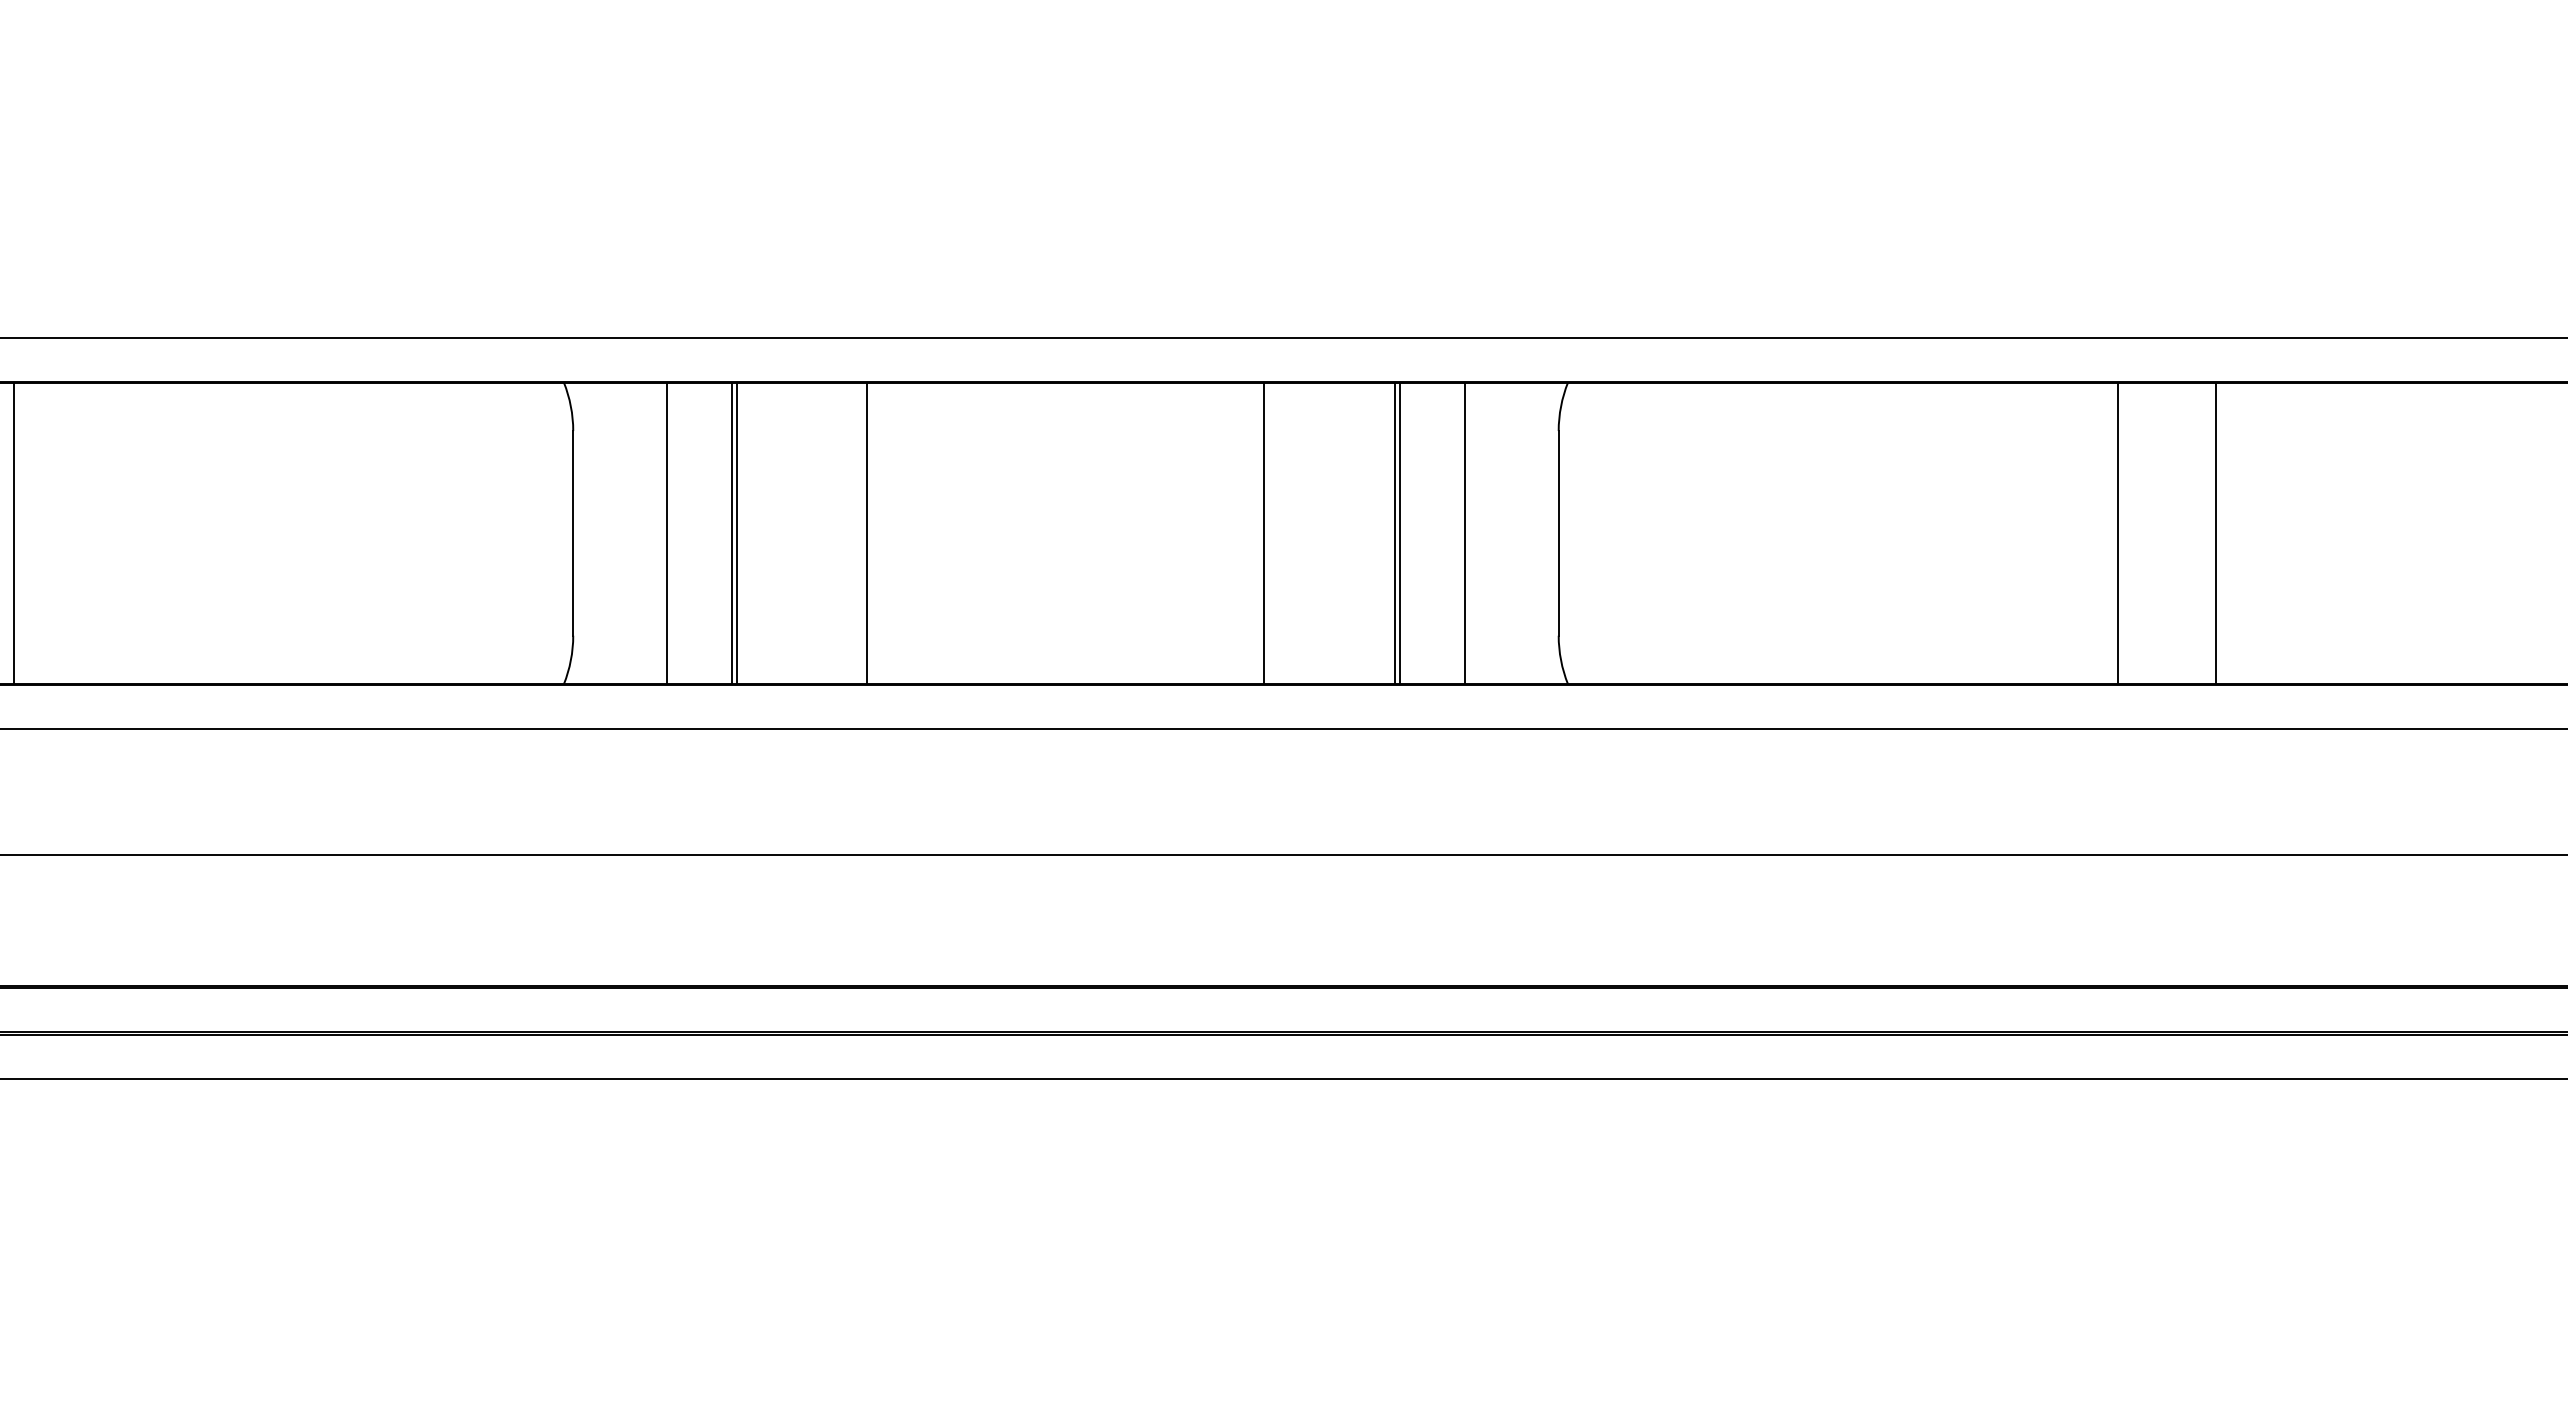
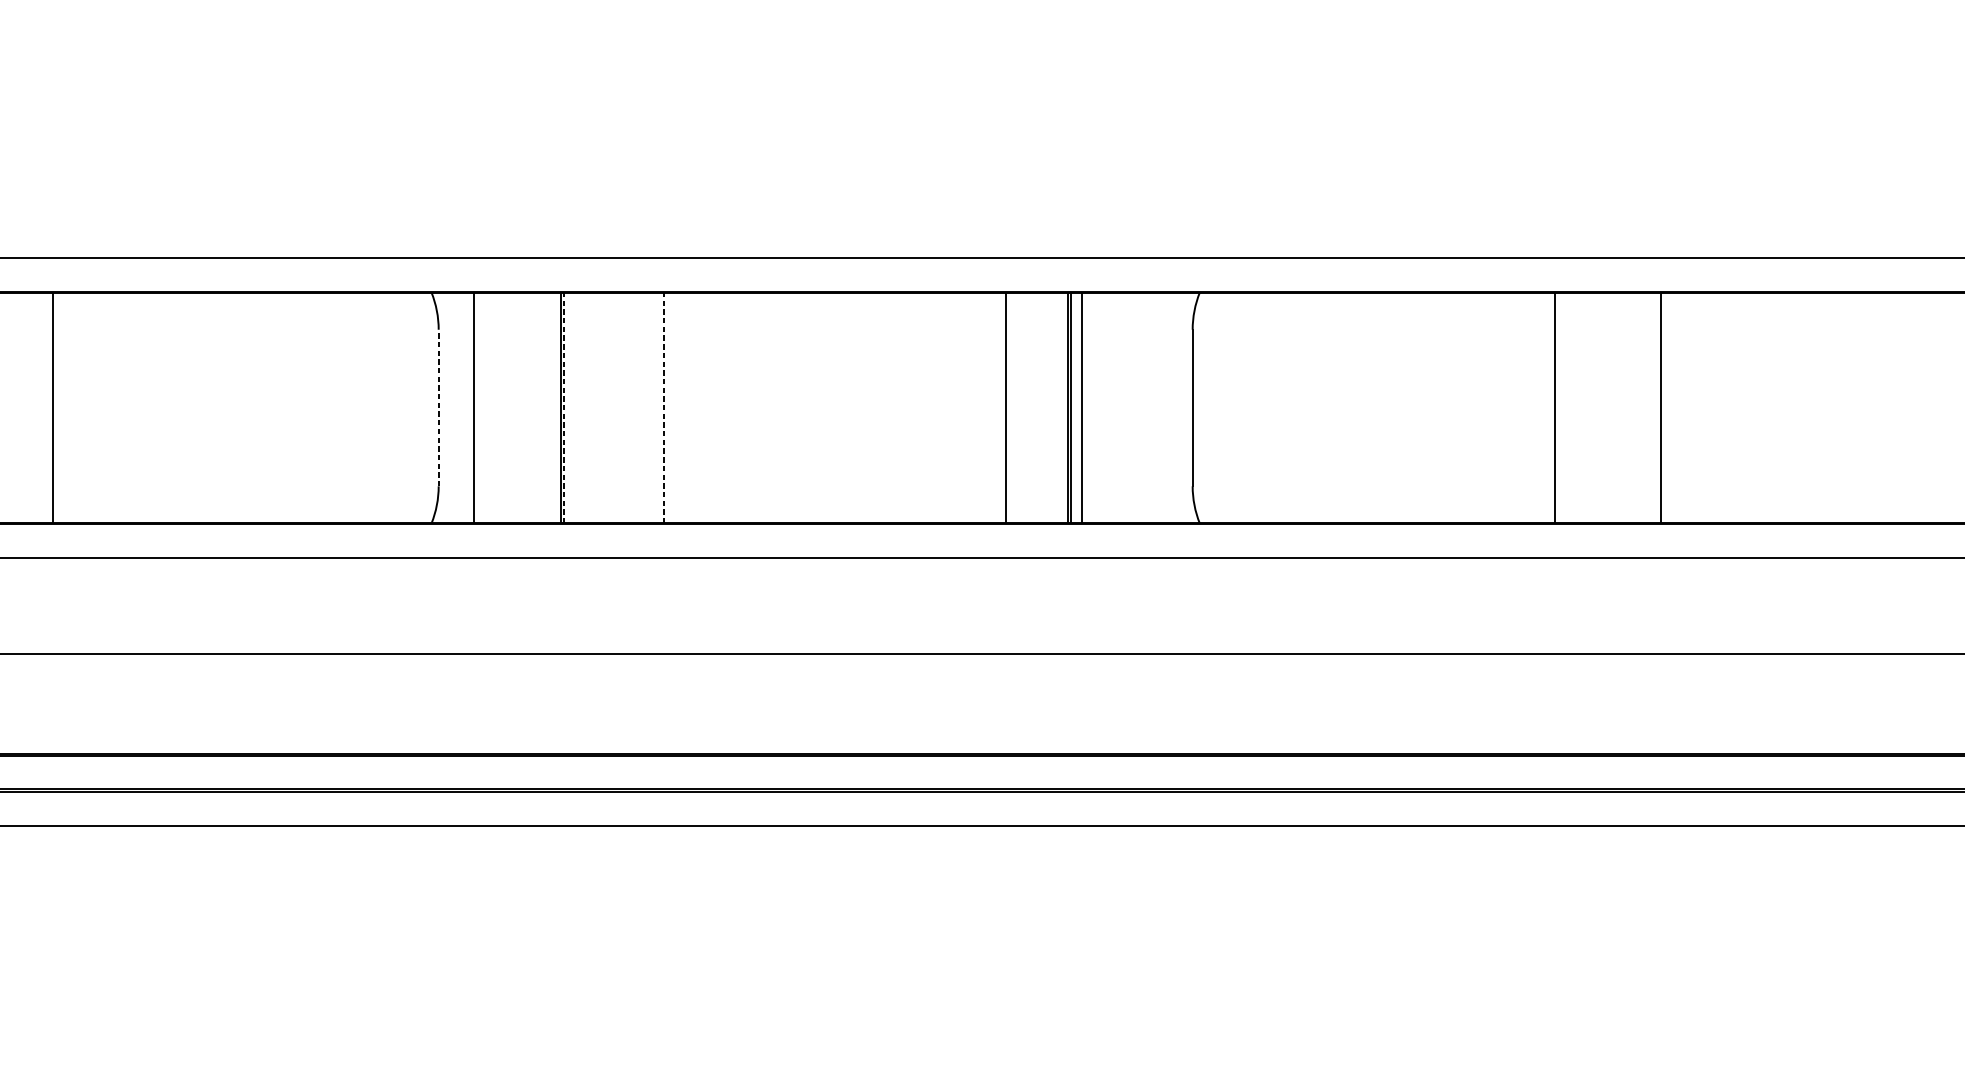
line: (573, 532) -> (438, 407), solid -> dashed
line: (14, 533) -> (53, 408), moved
line: (667, 533) -> (474, 408), moved
line: (736, 533) -> (563, 408), solid -> dashed
line: (867, 533) -> (663, 408), solid -> dashed
line: (1264, 533) -> (1005, 408), moved
line: (1464, 533) -> (1081, 408), moved
line: (2117, 533) -> (1554, 408), moved
line: (2216, 533) -> (1661, 408), moved

